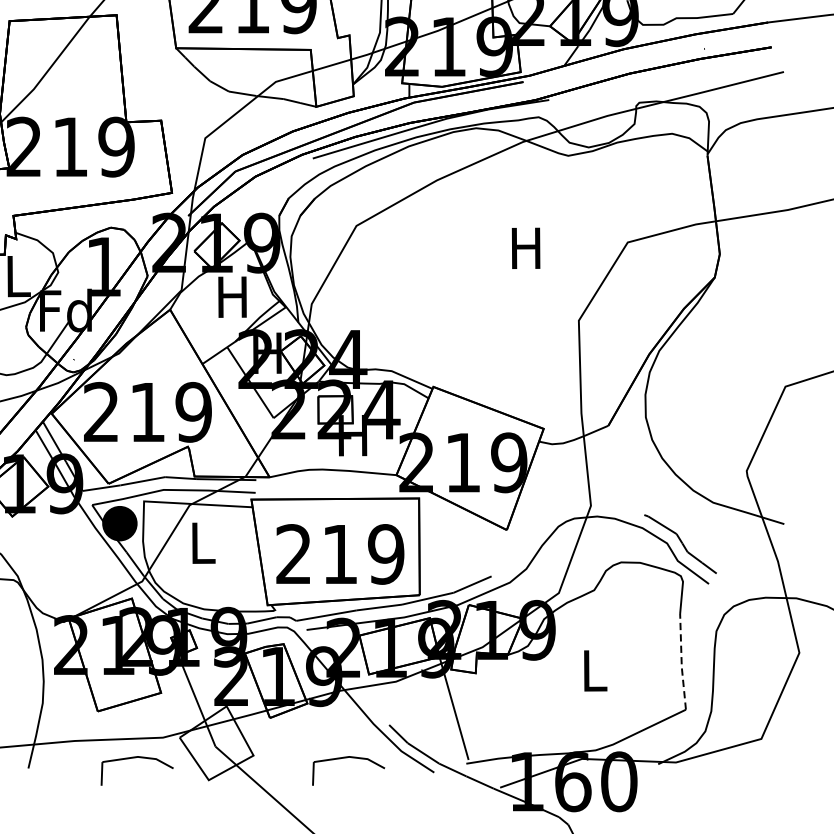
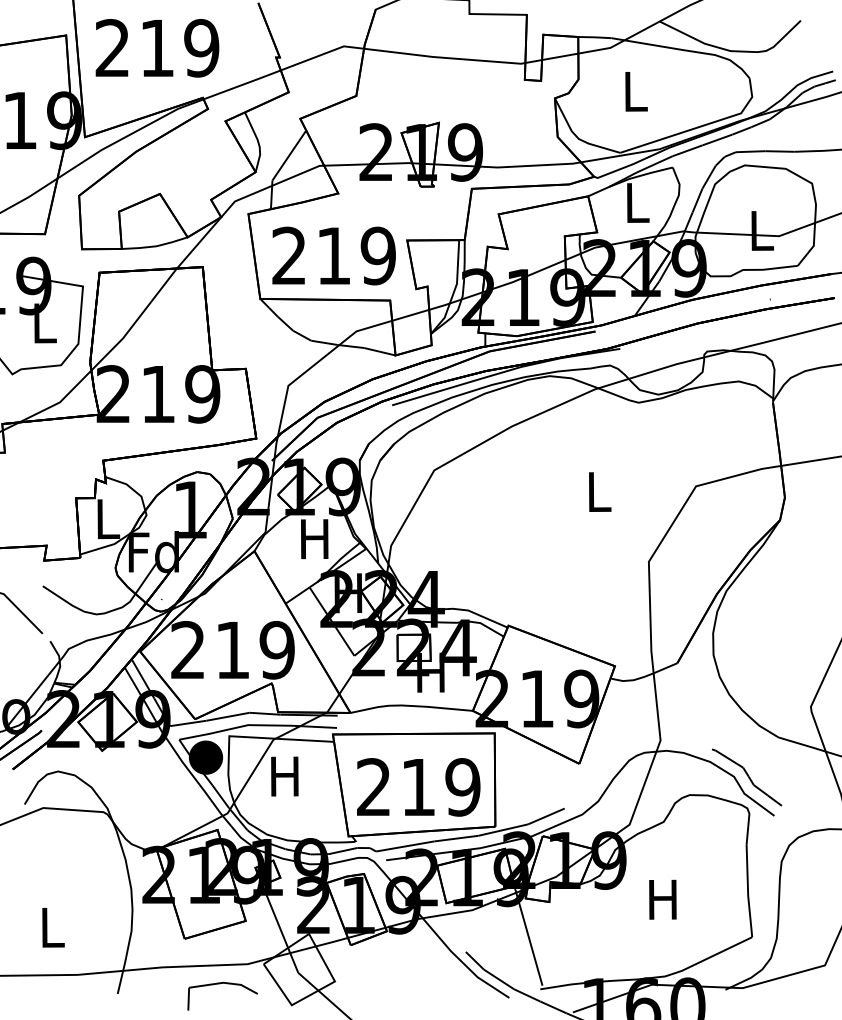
text: (525, 247) -> (597, 491), H -> L
text: (201, 543) -> (284, 776), L -> H
line: (682, 662) -> (748, 891), dashed -> solid
text: (592, 670) -> (662, 899), L -> H
part: (346, 758) -> (424, 984), removed

